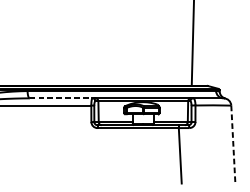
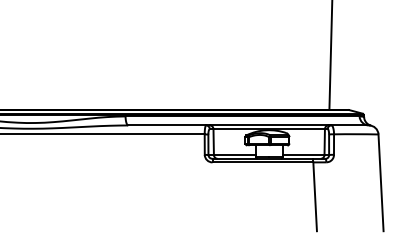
line: (61, 98) -> (167, 125), dashed -> solid
line: (233, 145) -> (381, 183), dashed -> solid

